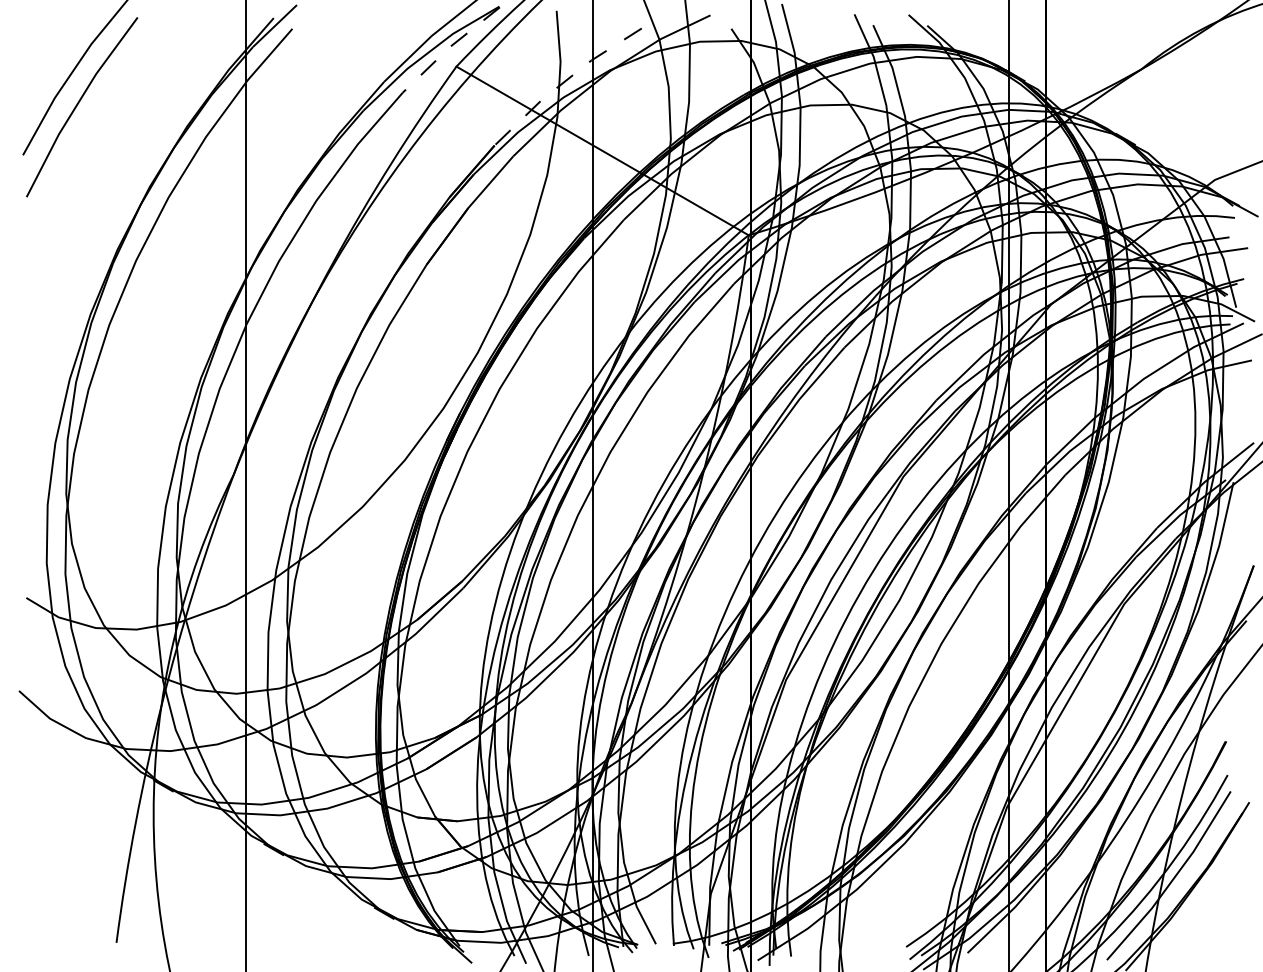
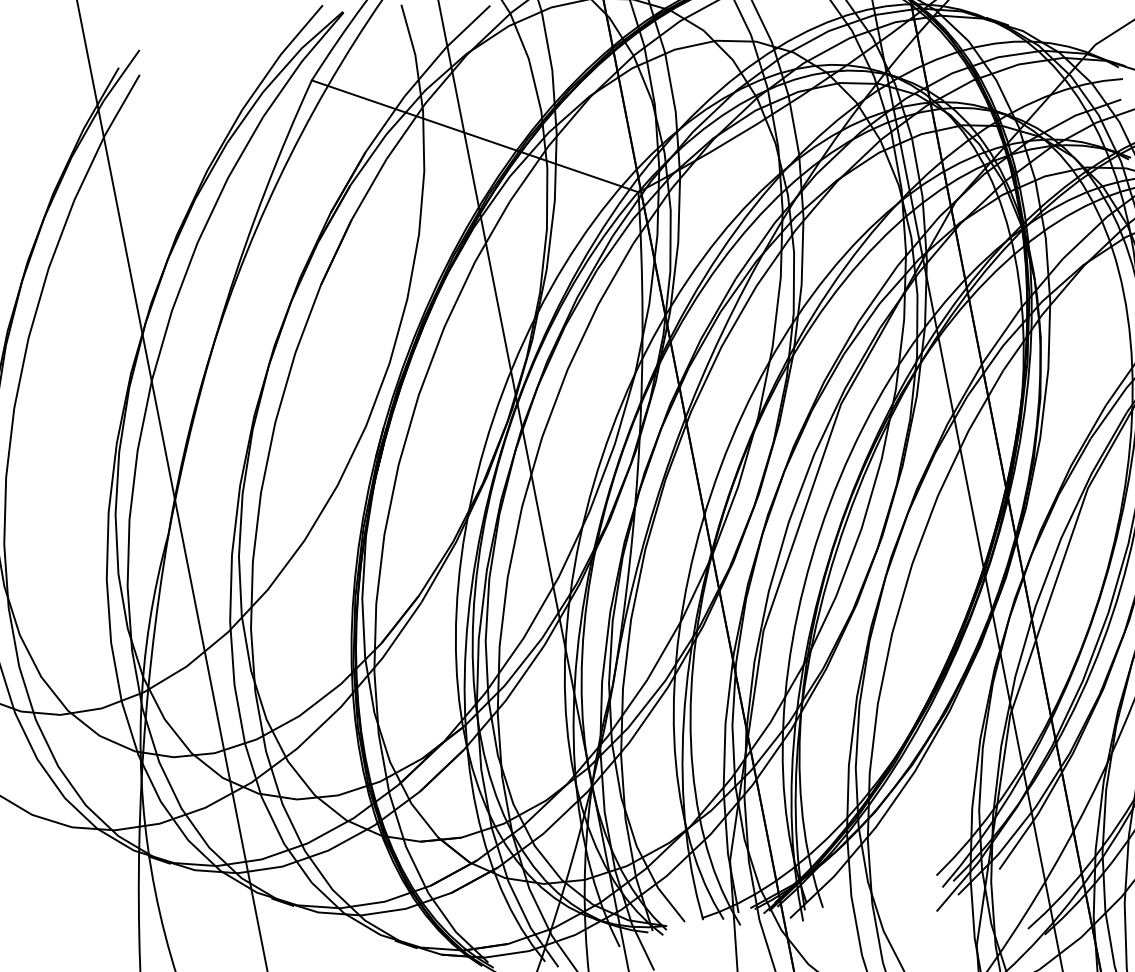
line: (449, 47) -> (301, 62), dashed -> solid
line: (563, 82) -> (422, 75), dashed -> solid

